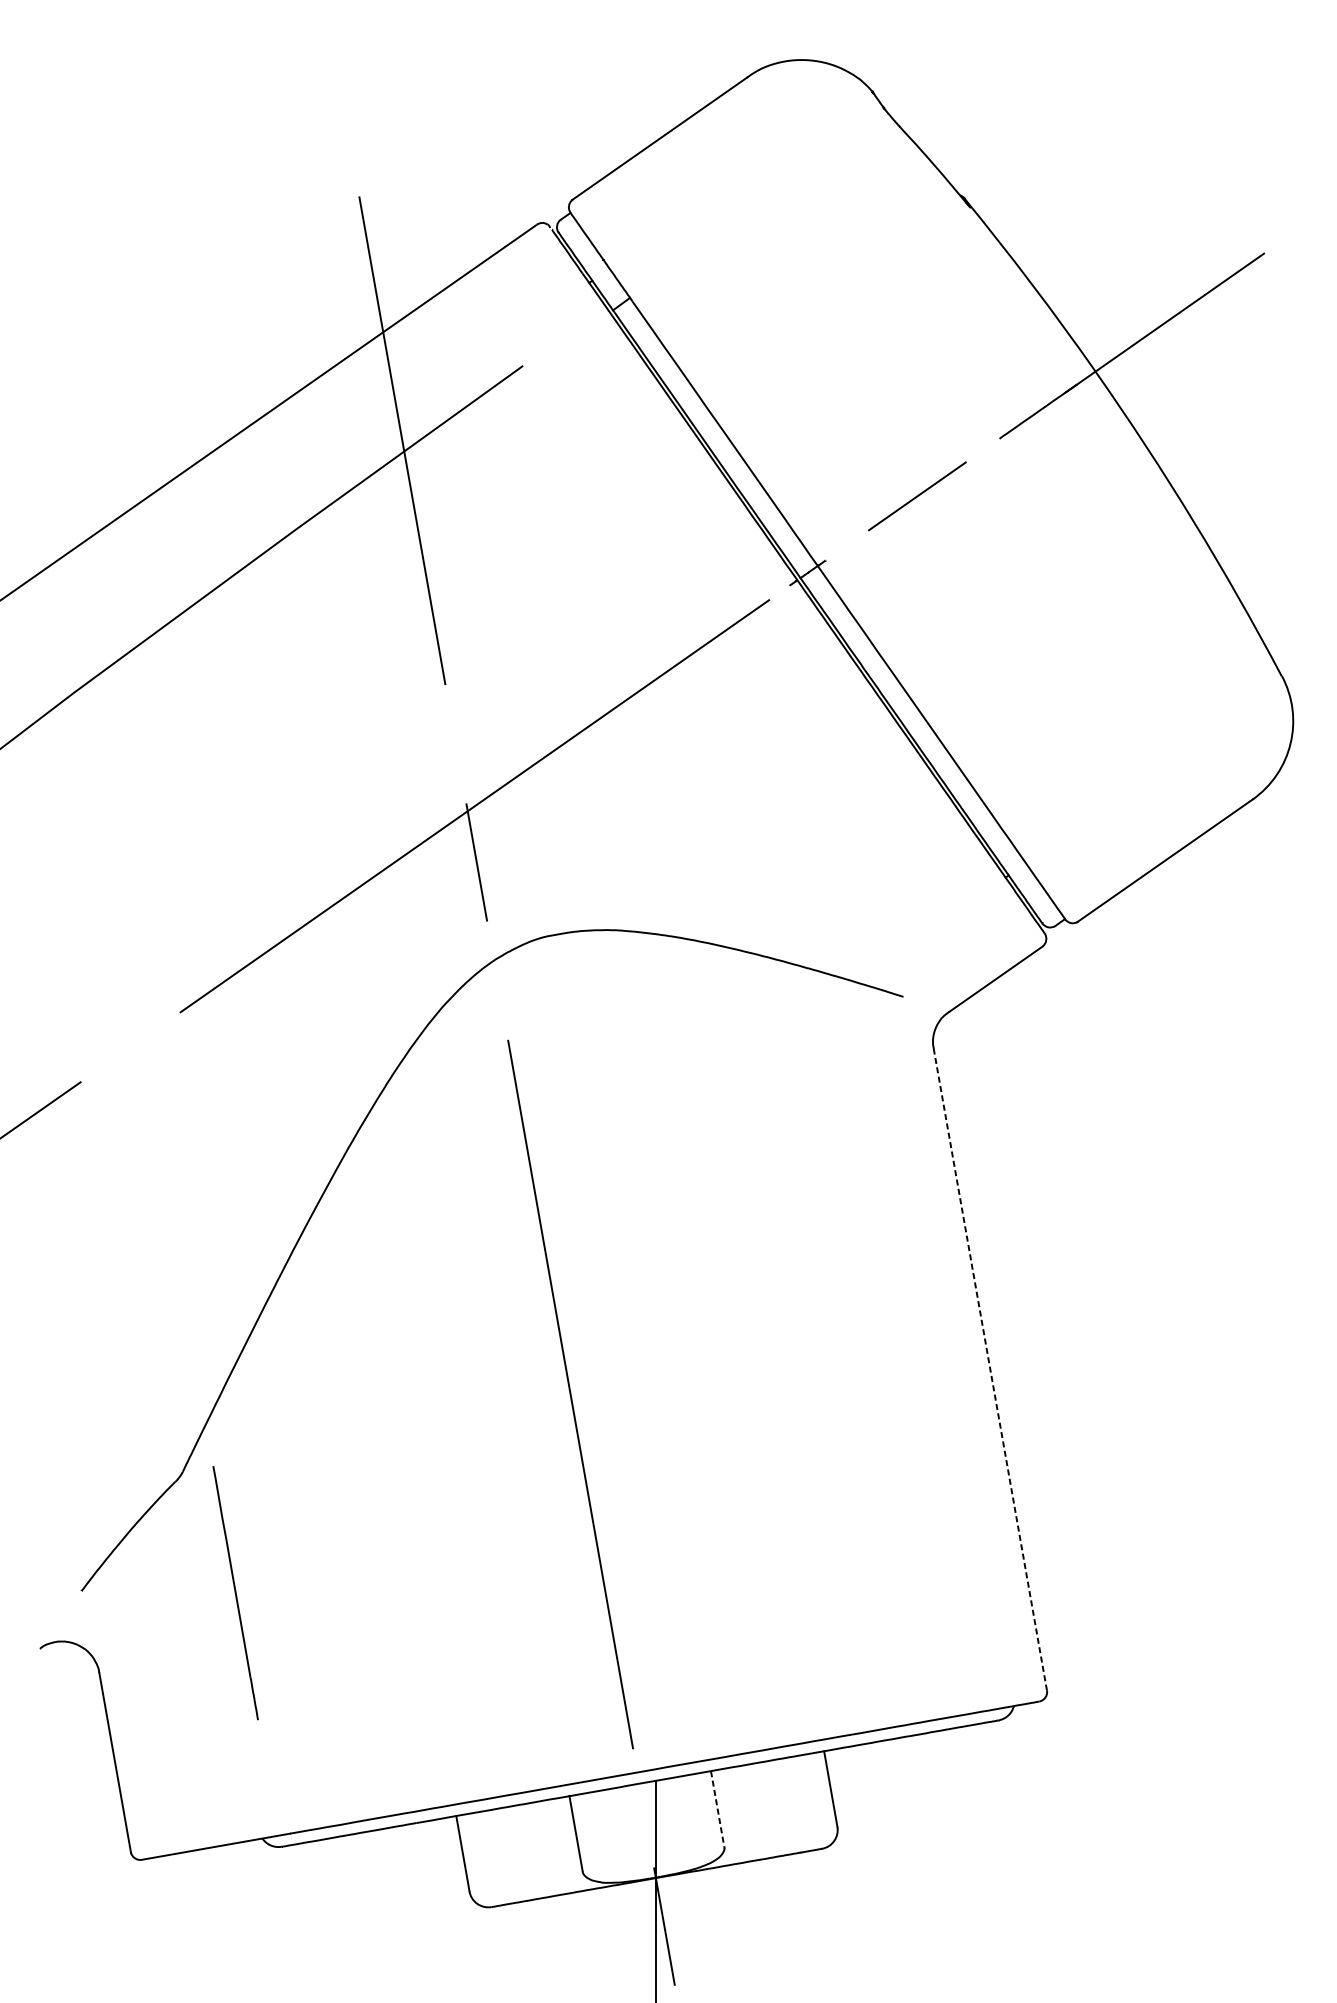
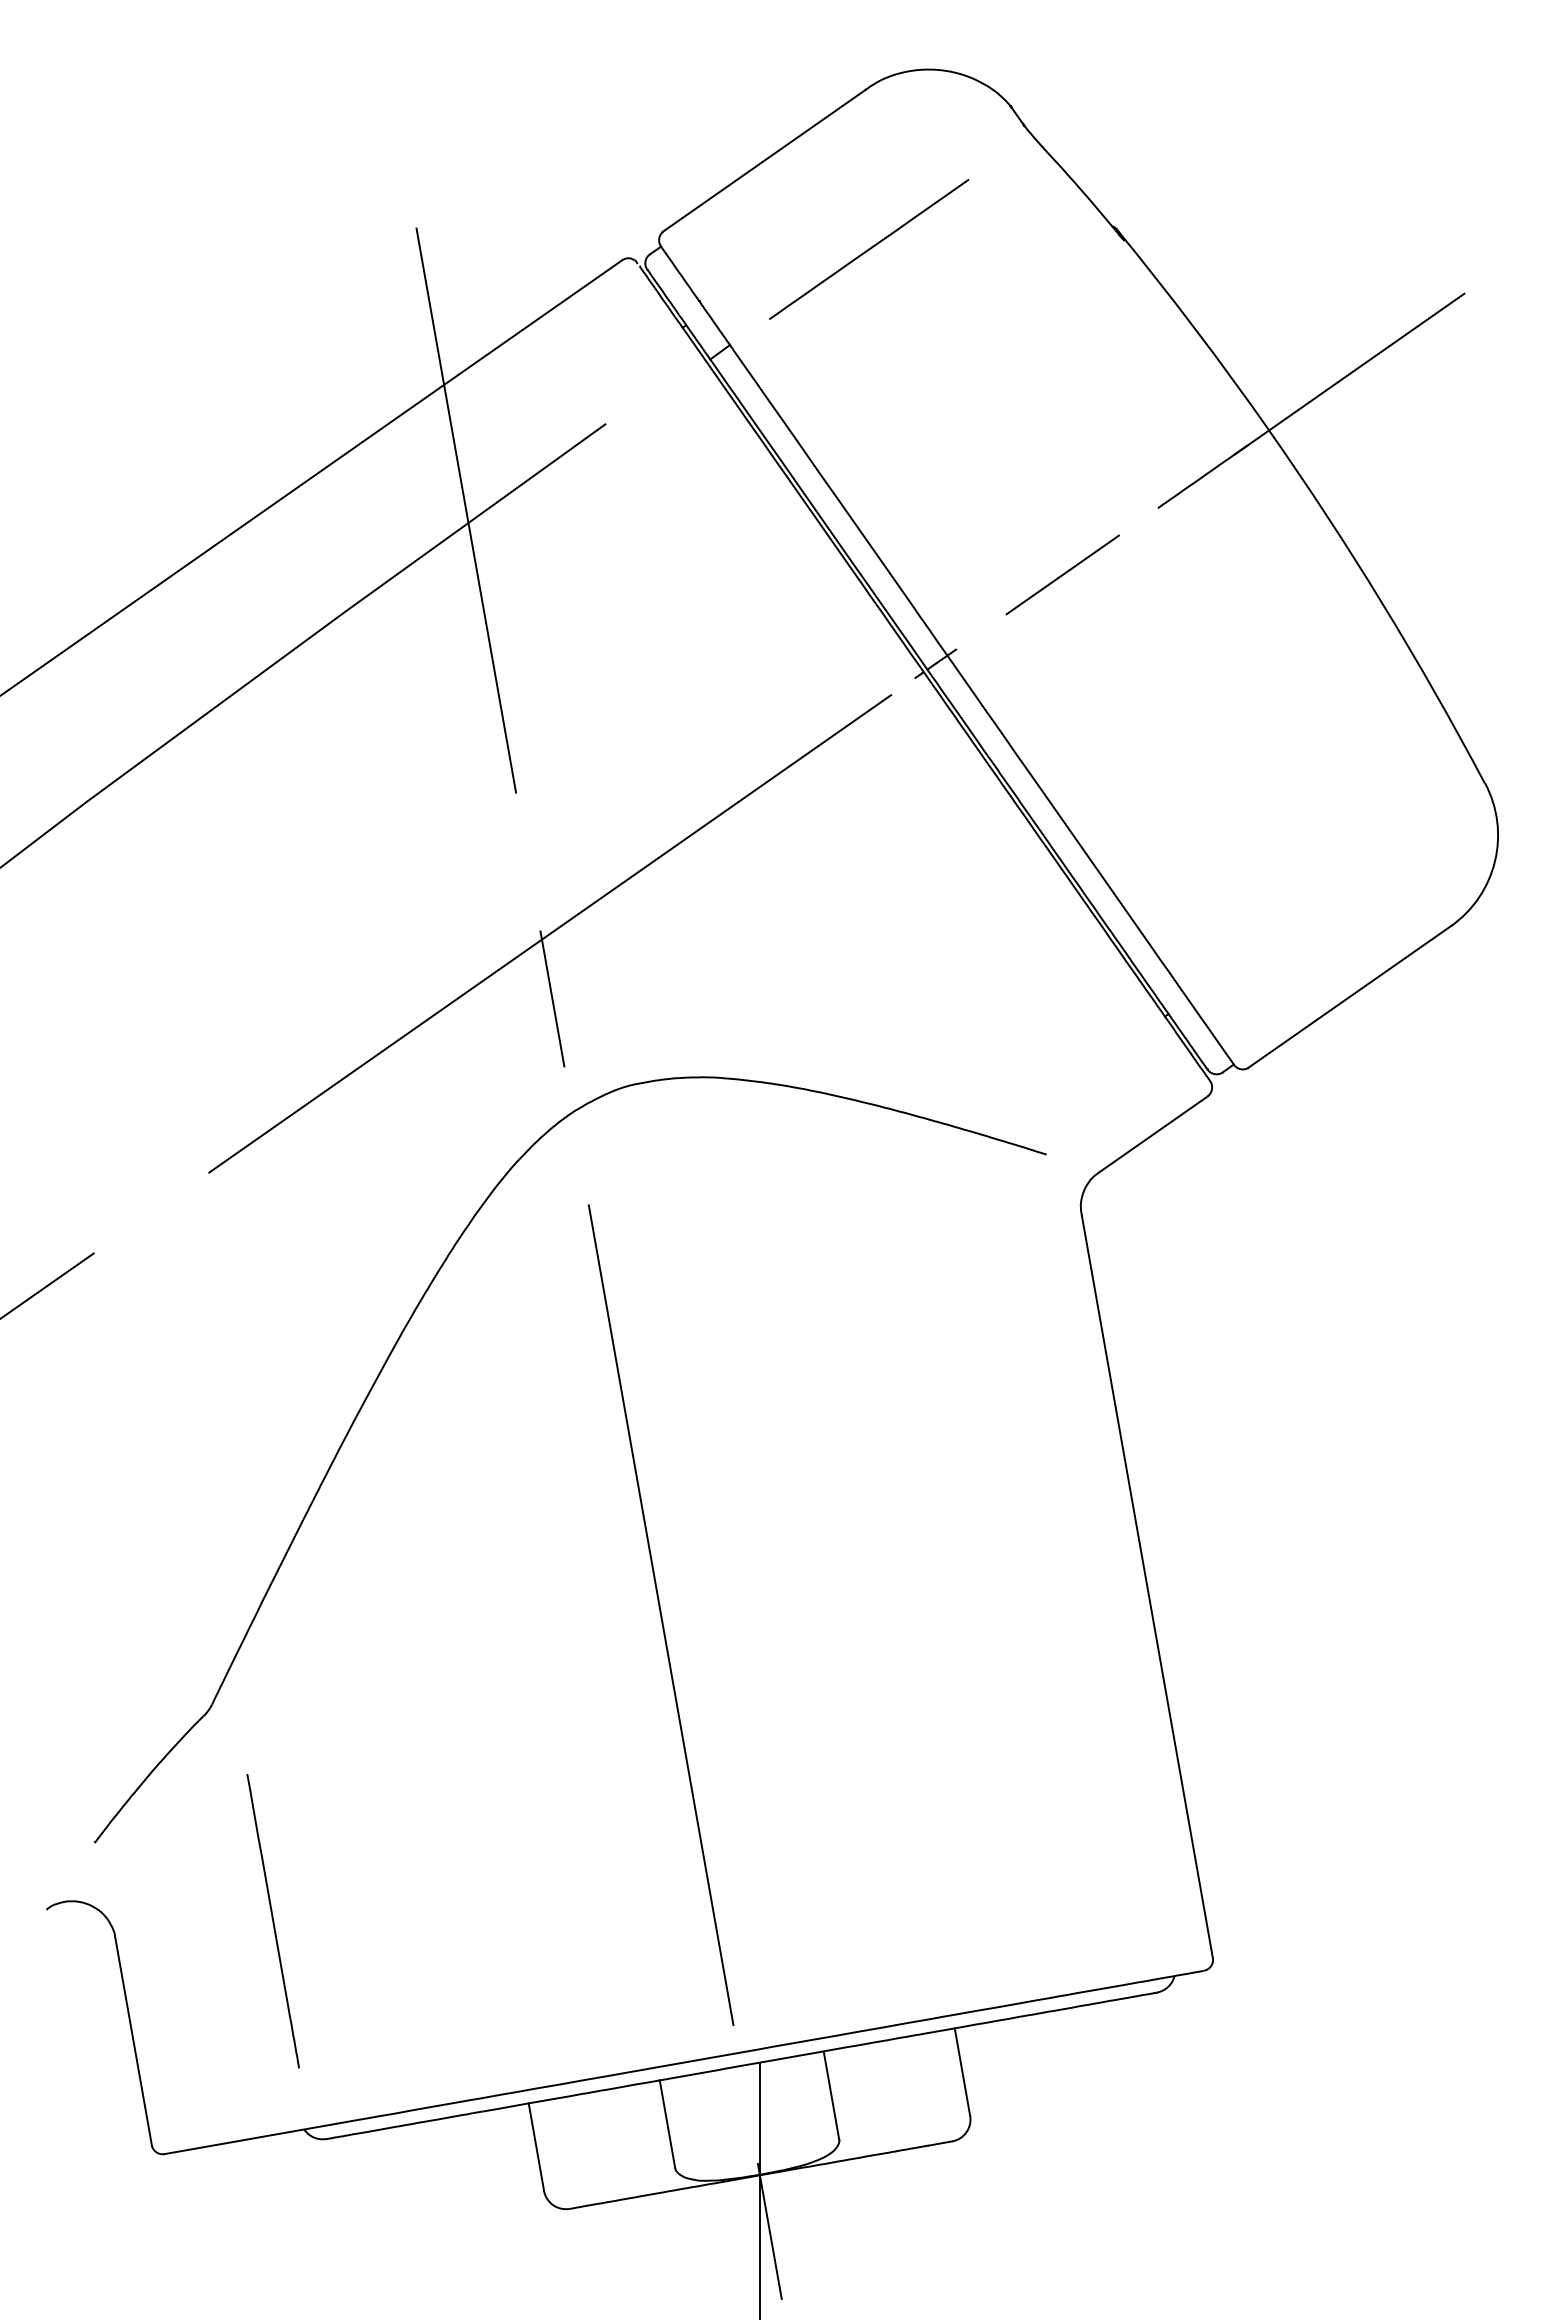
line: (750, 215) -> (869, 249), added
line: (990, 1369) -> (1147, 1586), dashed -> solid
line: (235, 1593) -> (272, 1921), moved
line: (717, 1809) -> (831, 2095), dashed -> solid

